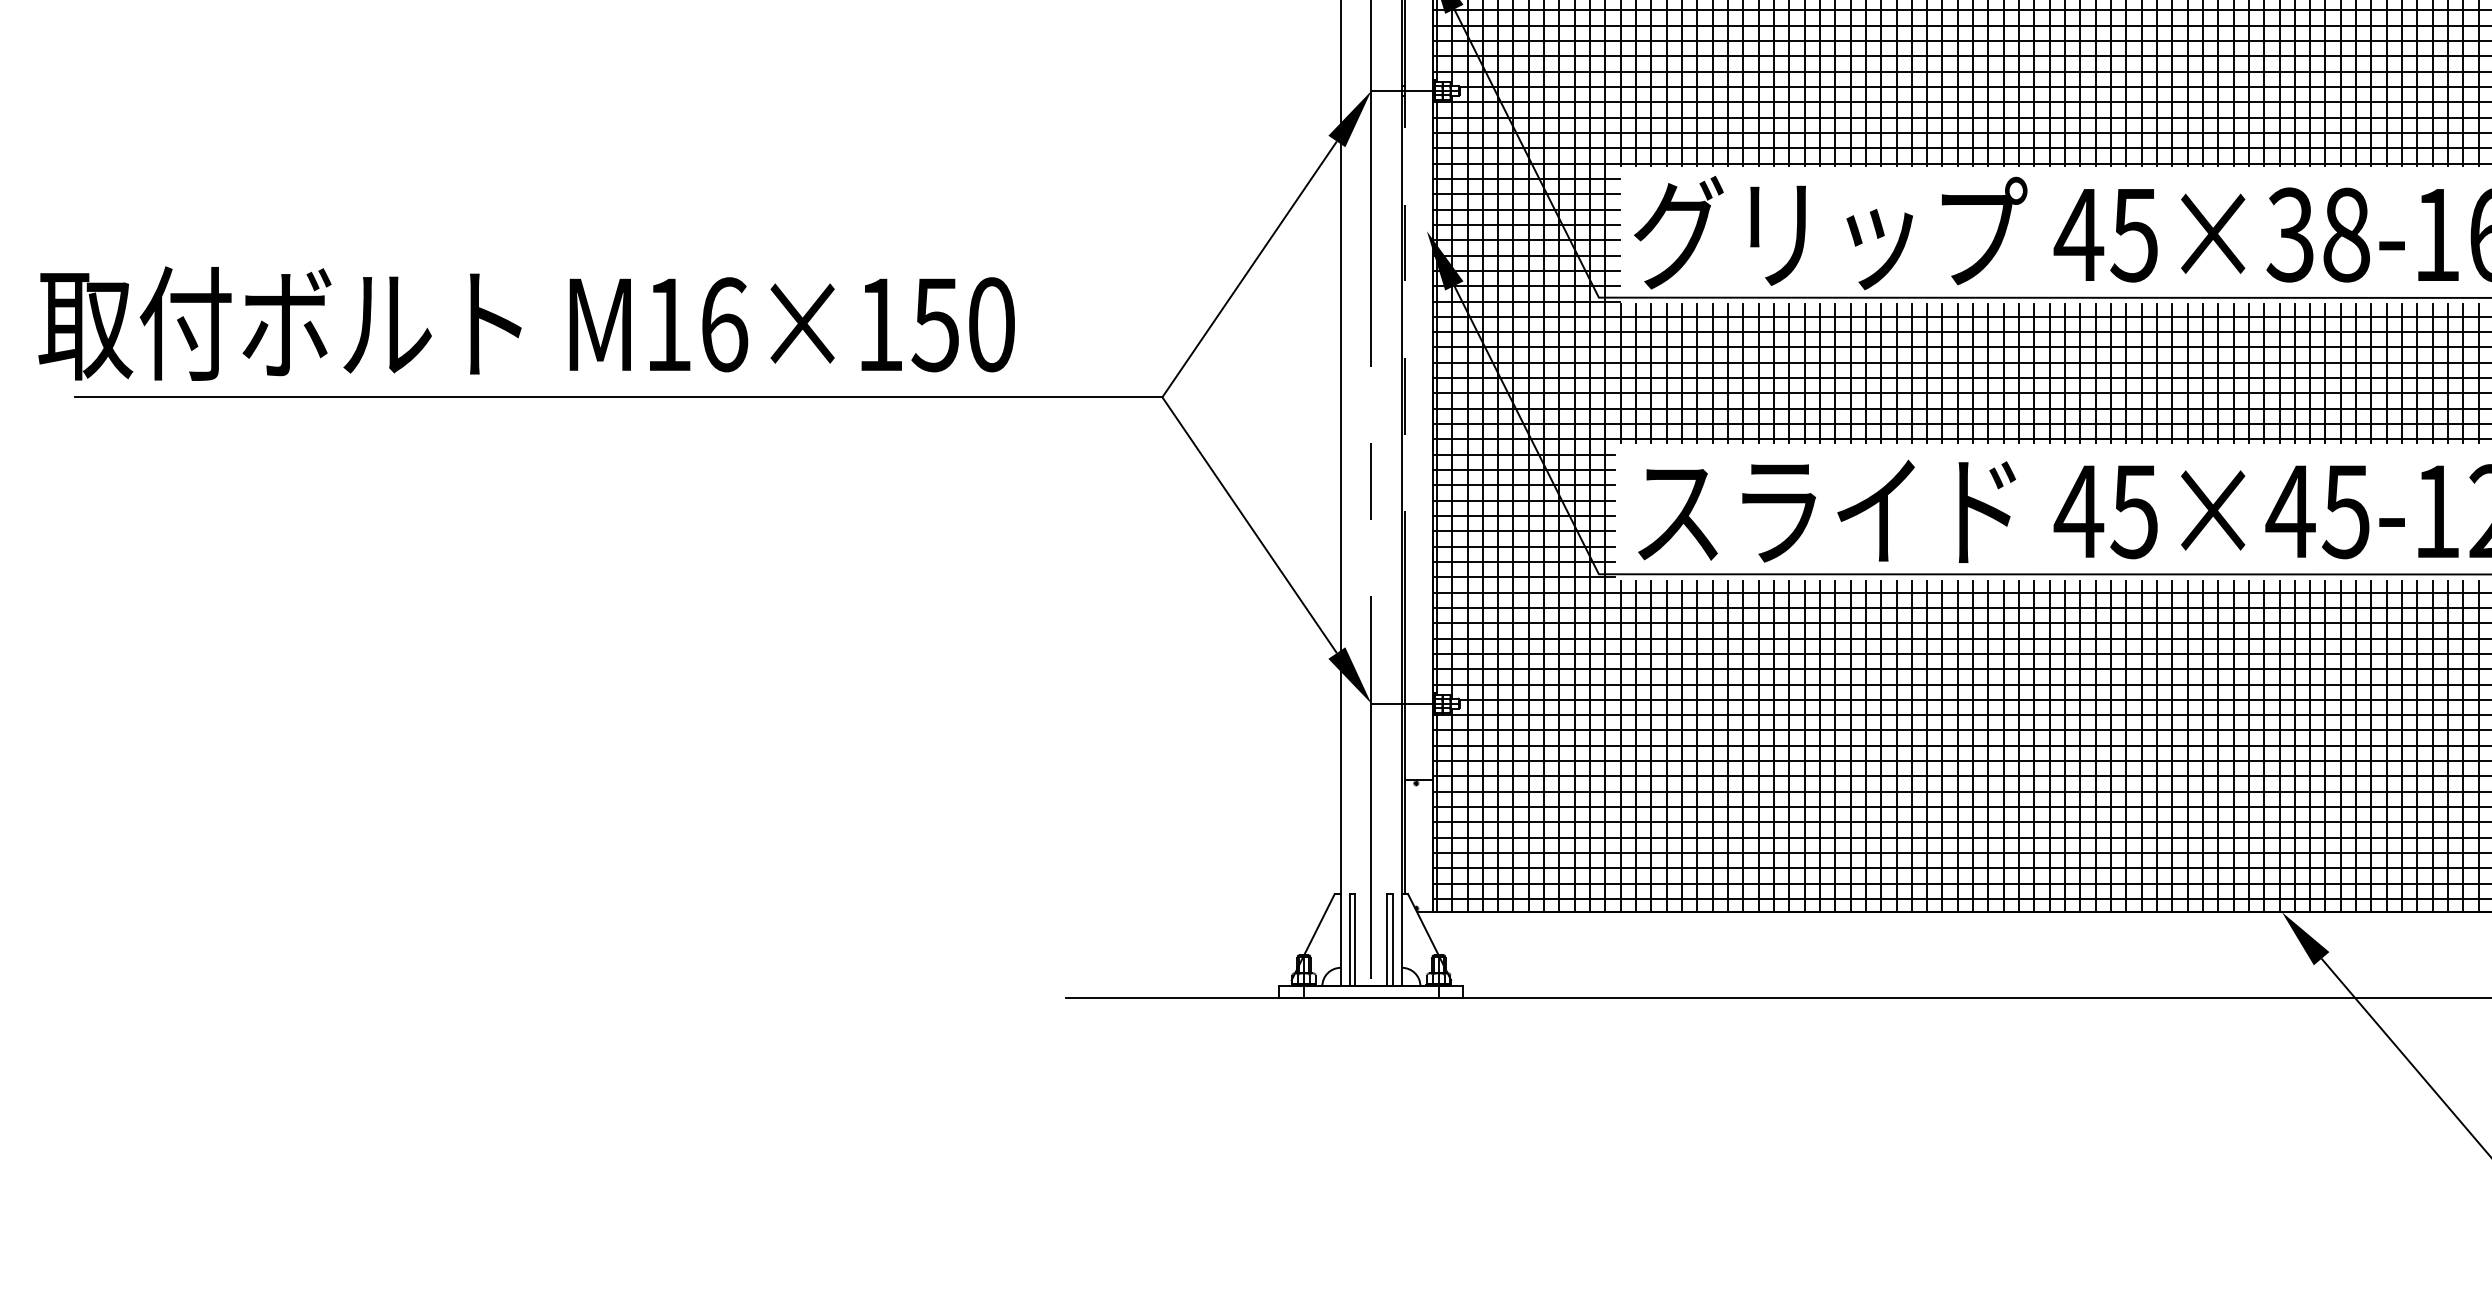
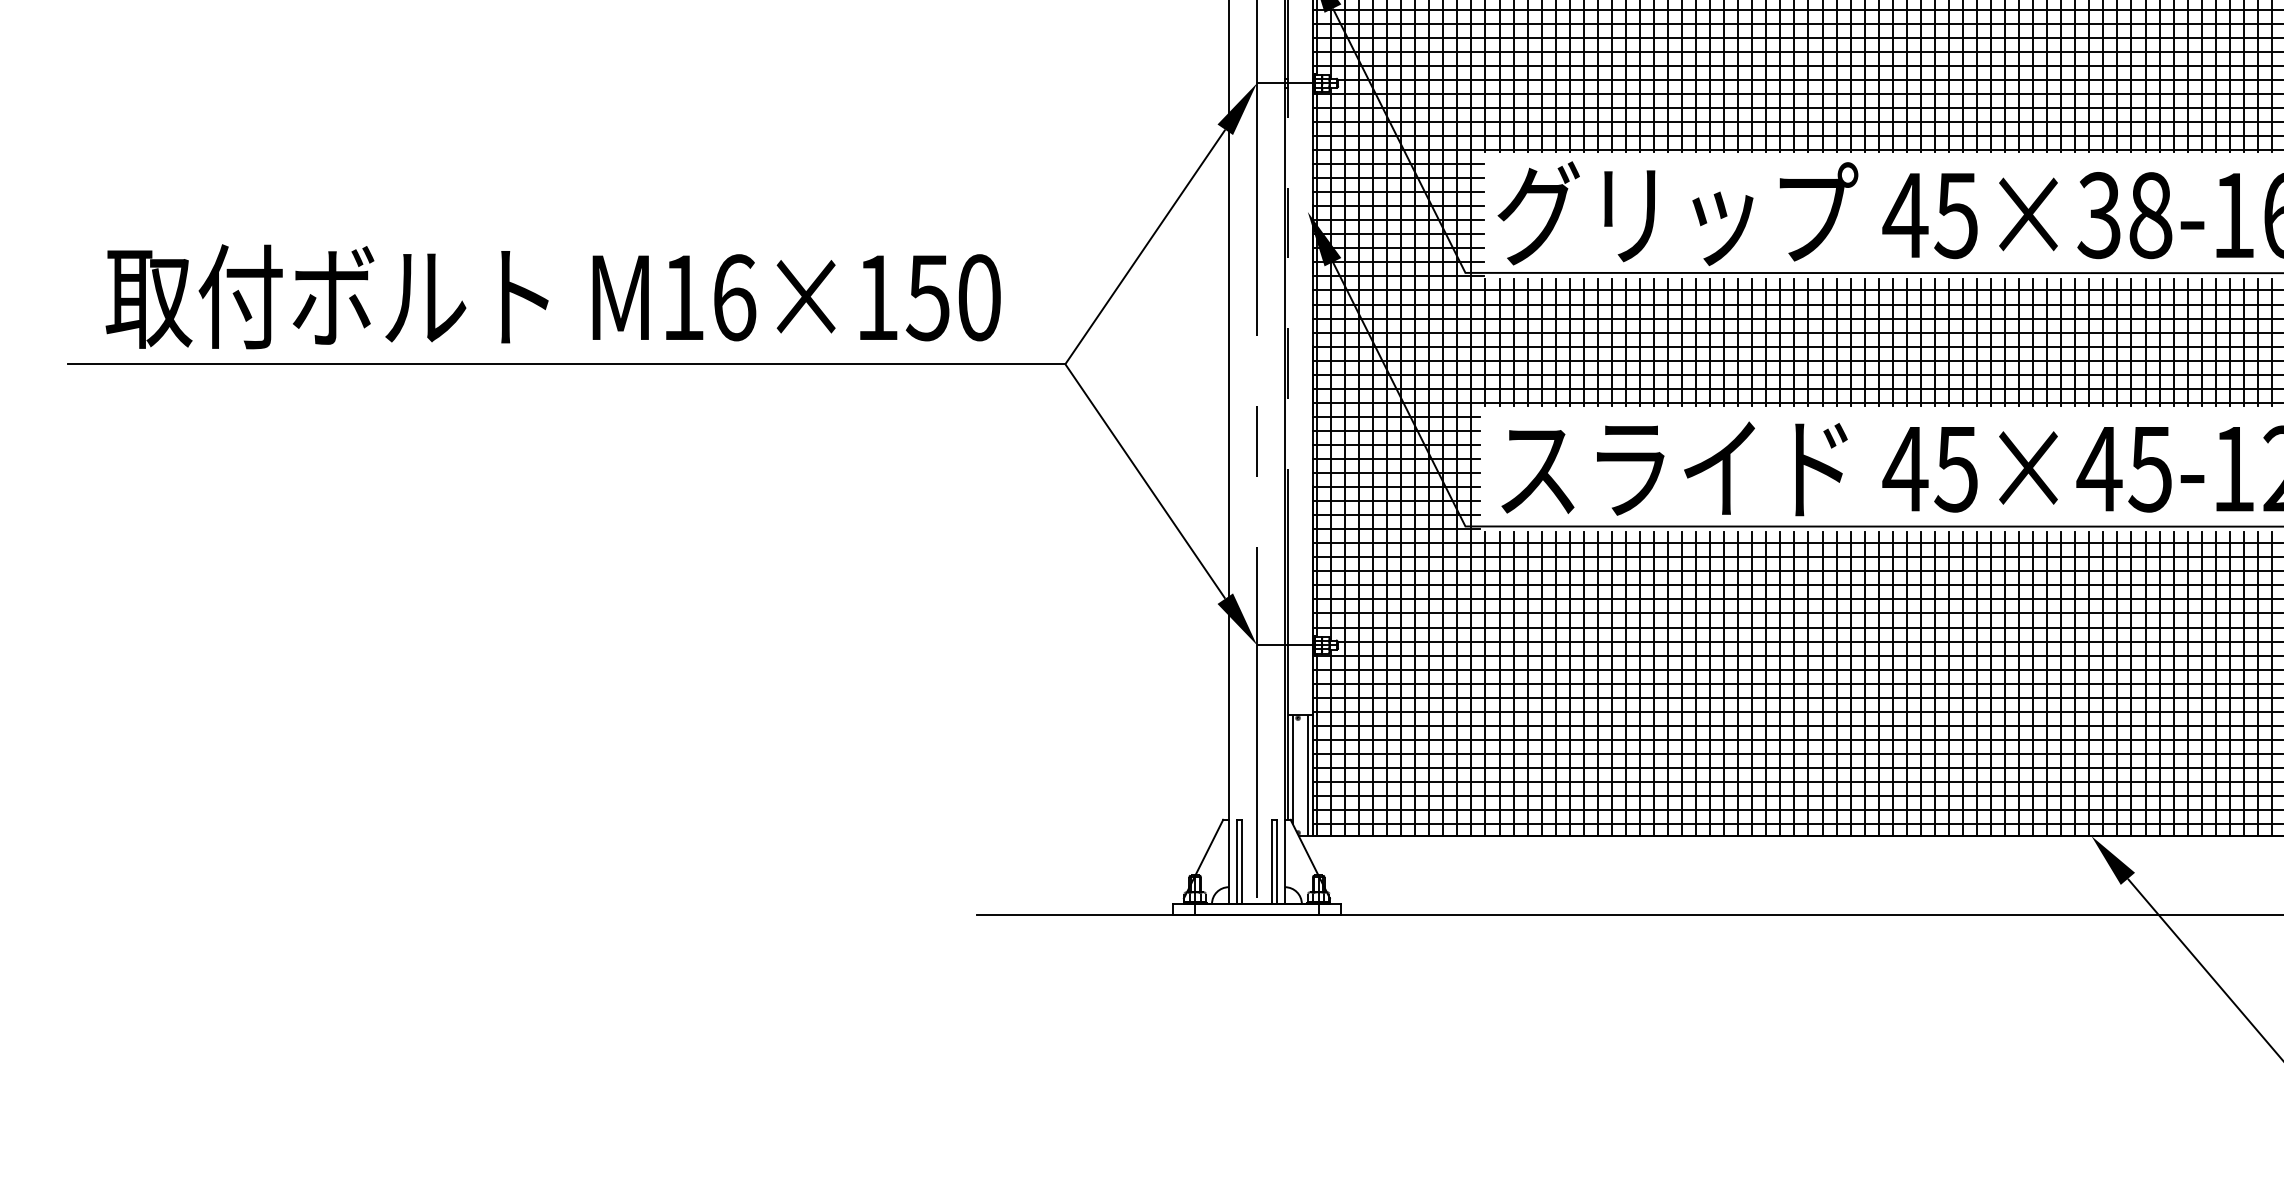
text: (526, 323) -> (553, 296), moved
line: (1410, 839) -> (1292, 769), added
line: (1426, 846) -> (1307, 775), added

